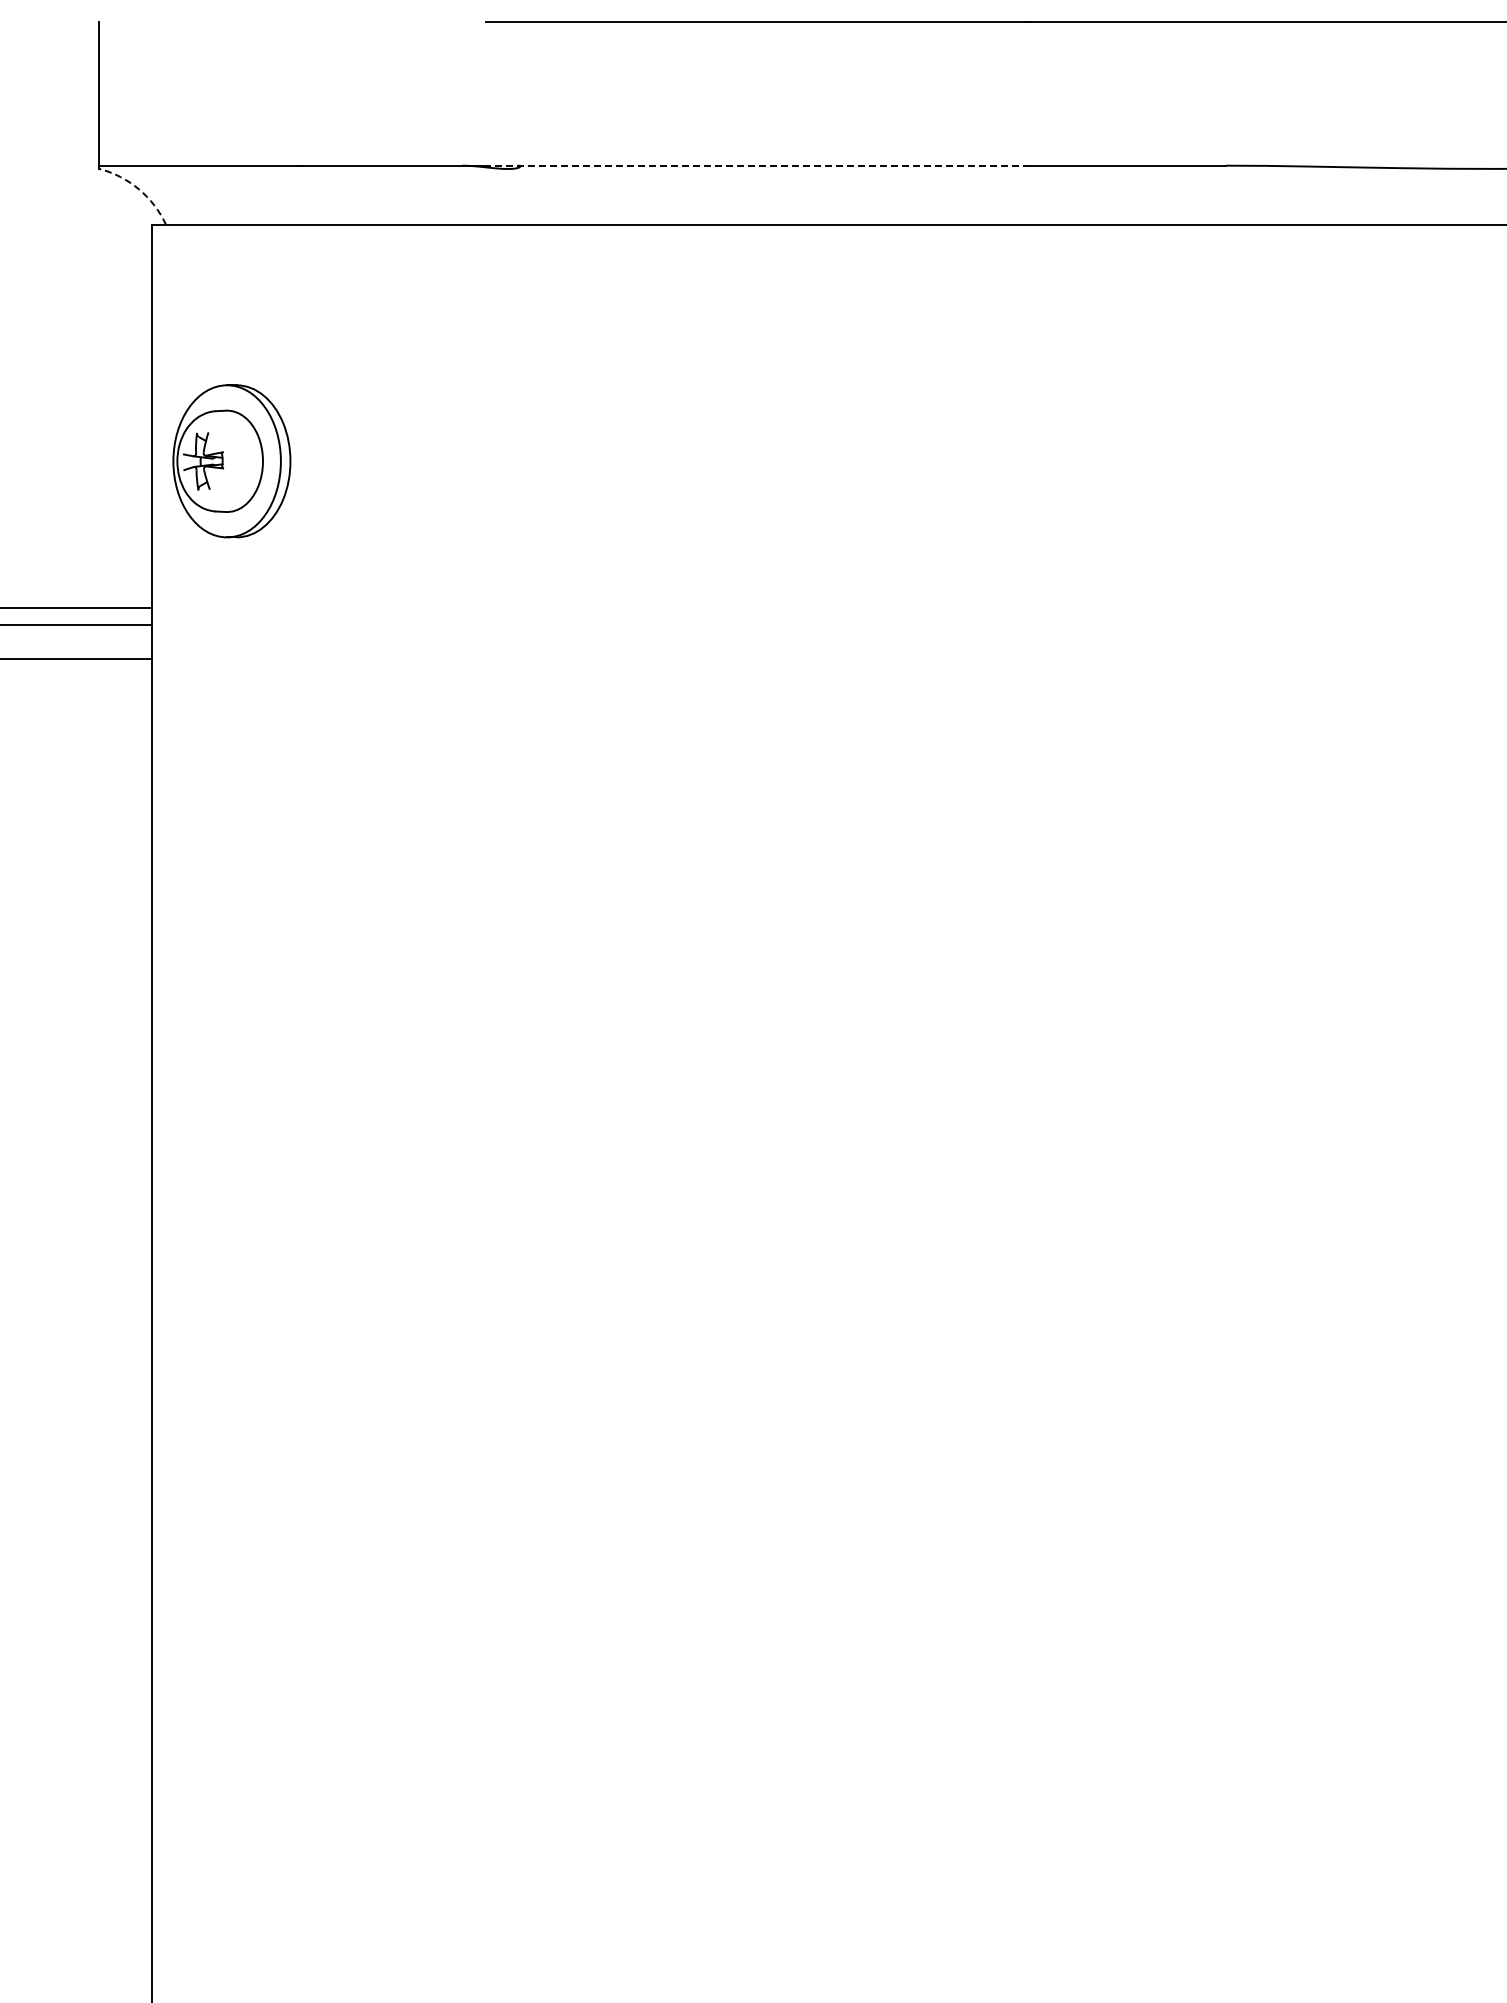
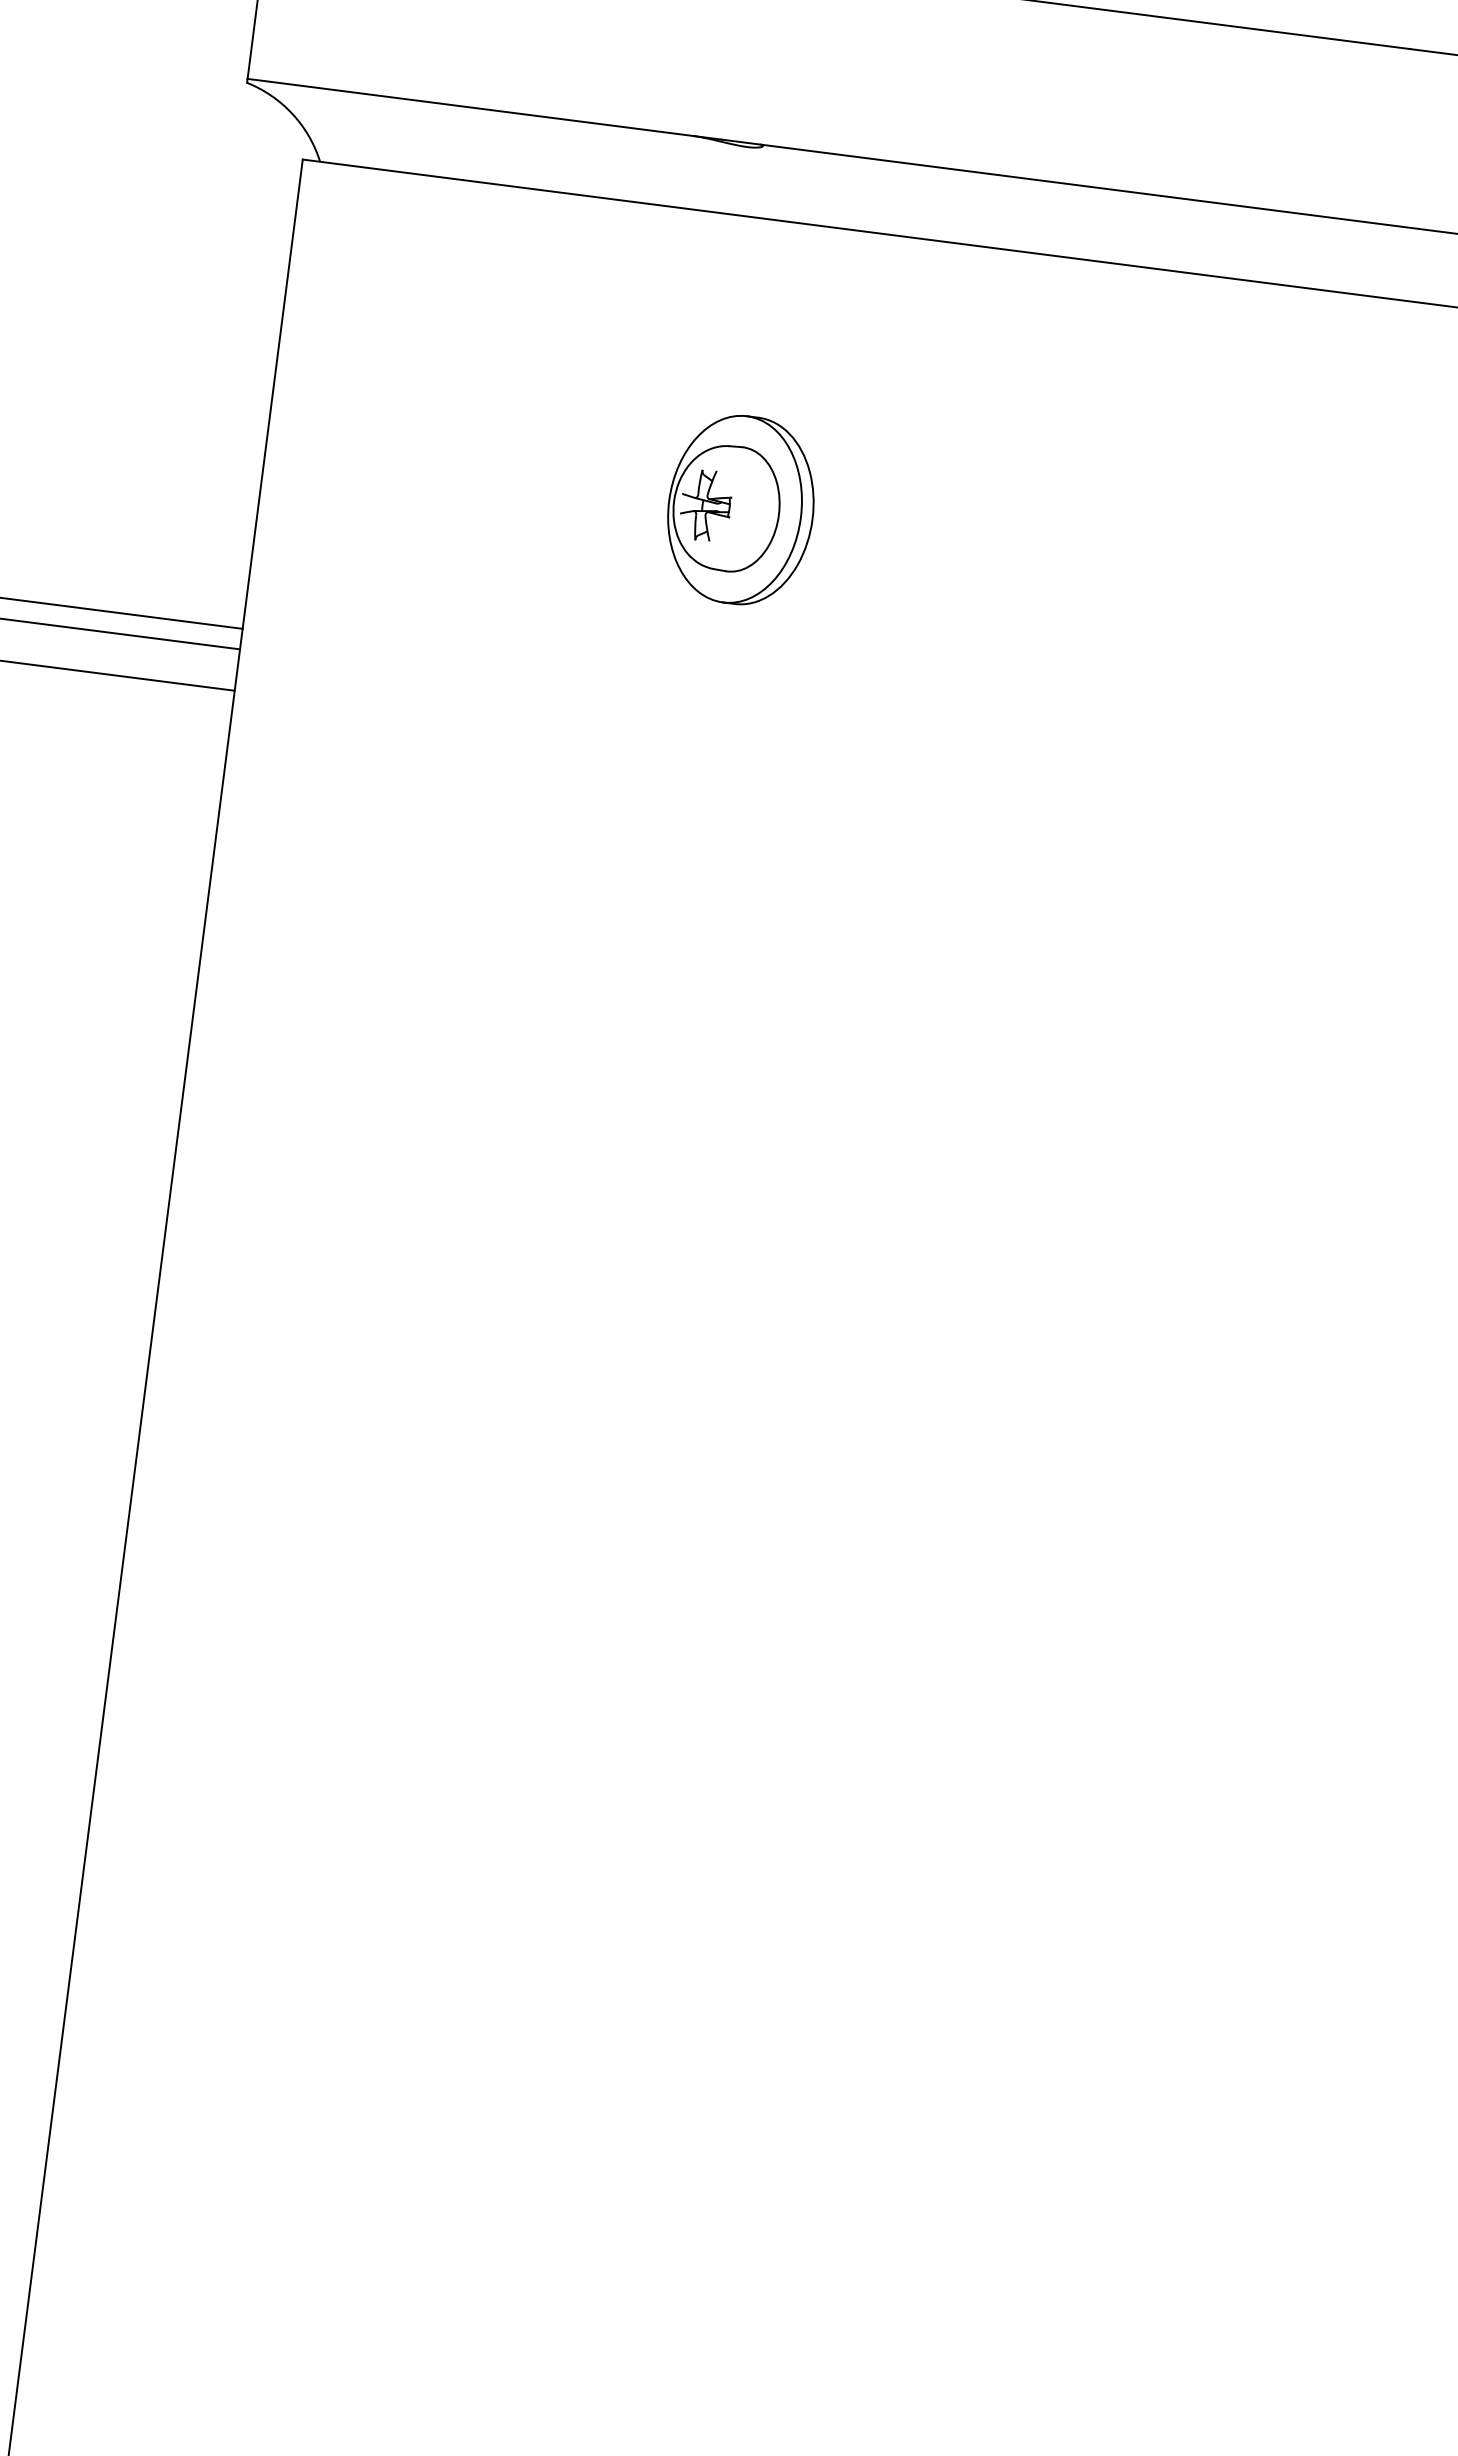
line: (757, 165) -> (1053, 181), dashed -> solid
arc: (138, 189) -> (291, 114), dashed -> solid
part: (231, 461) -> (740, 510), moved

